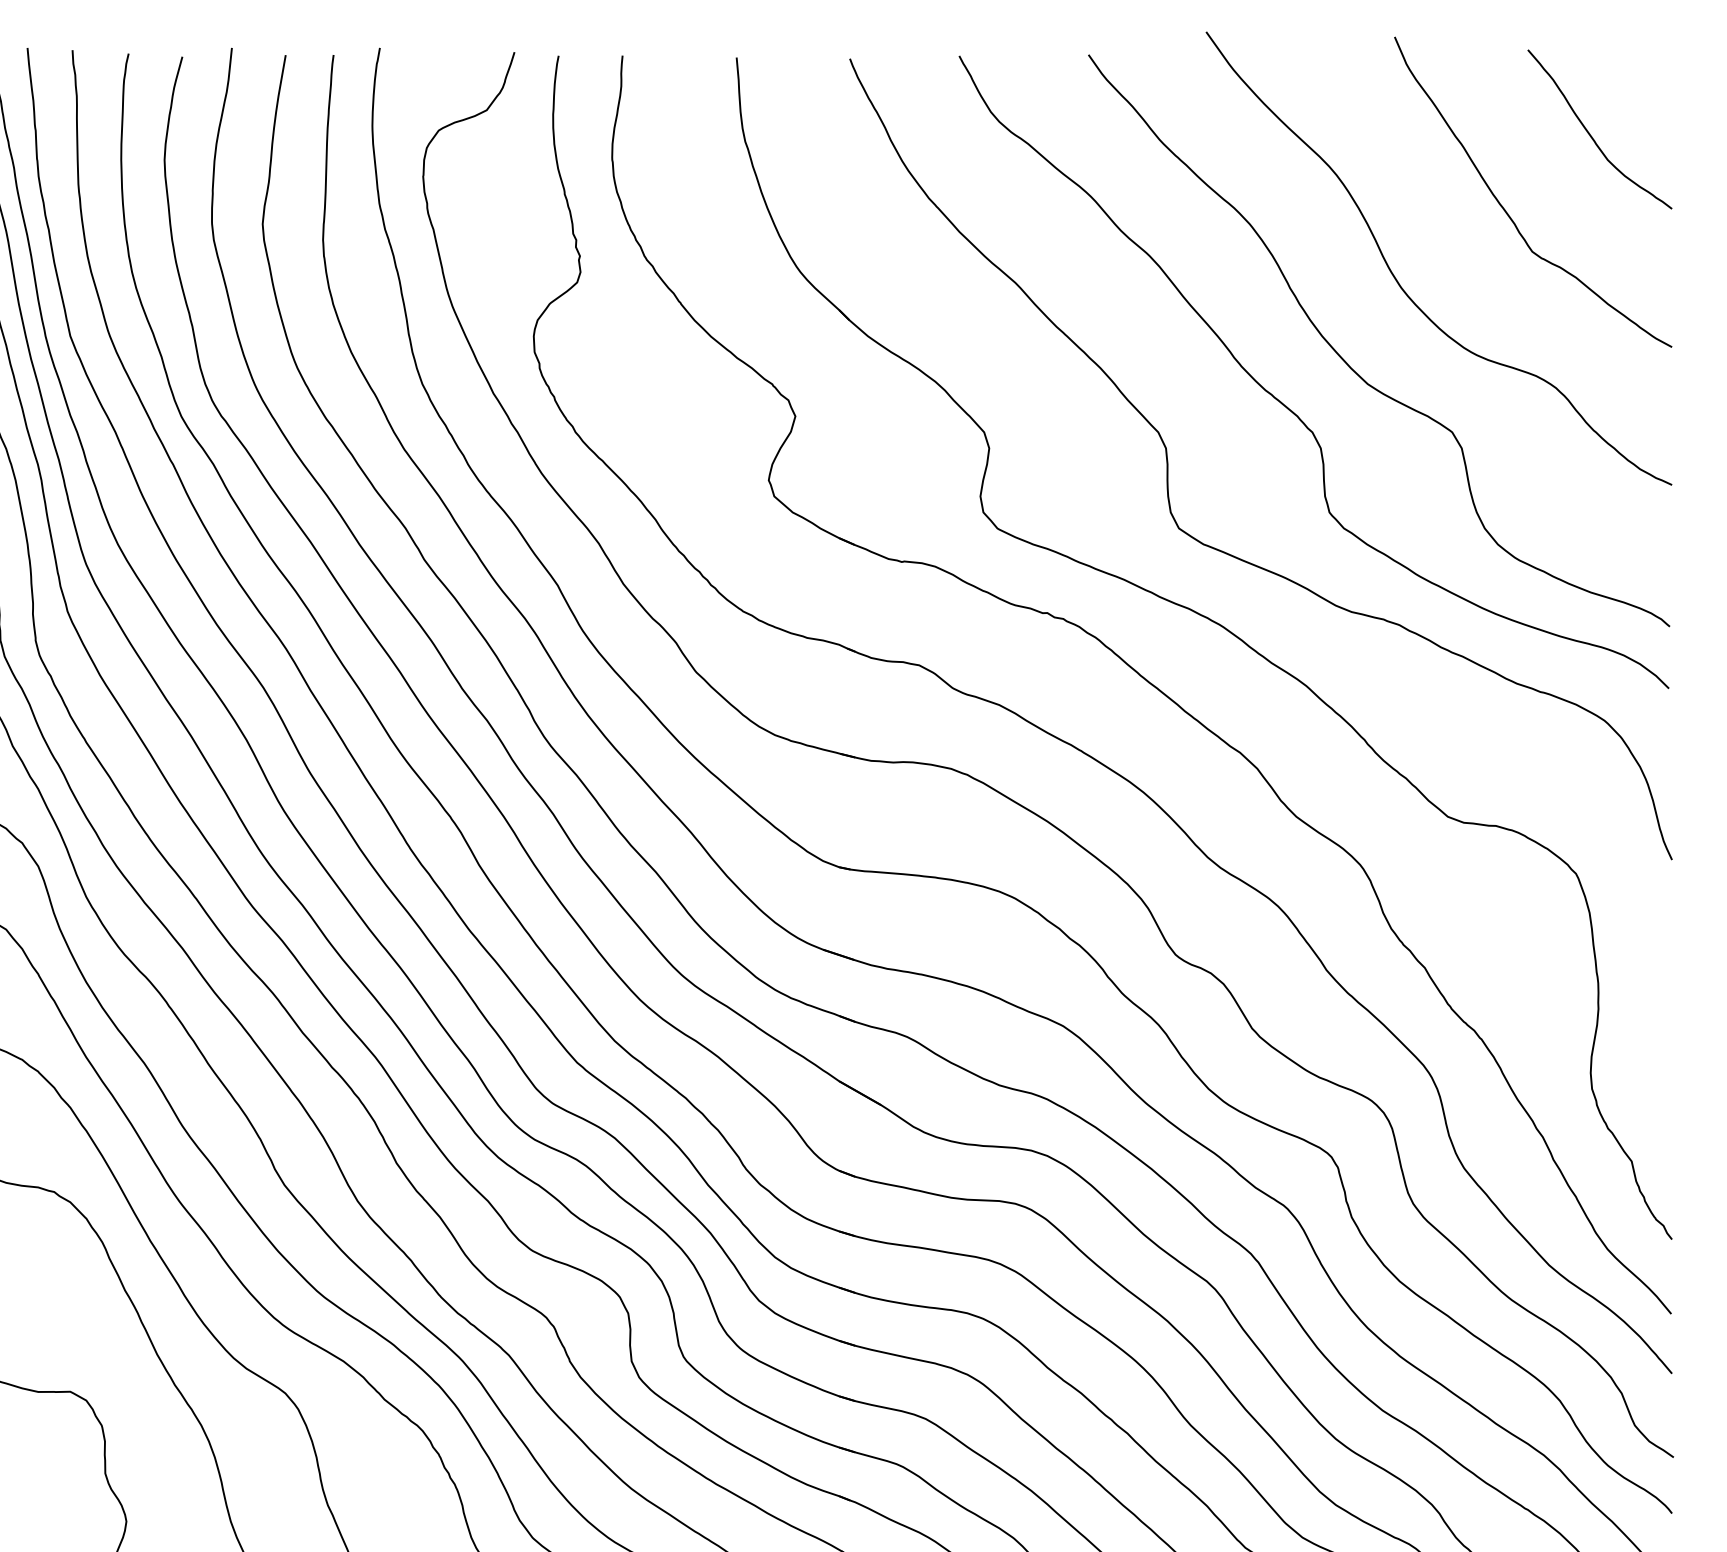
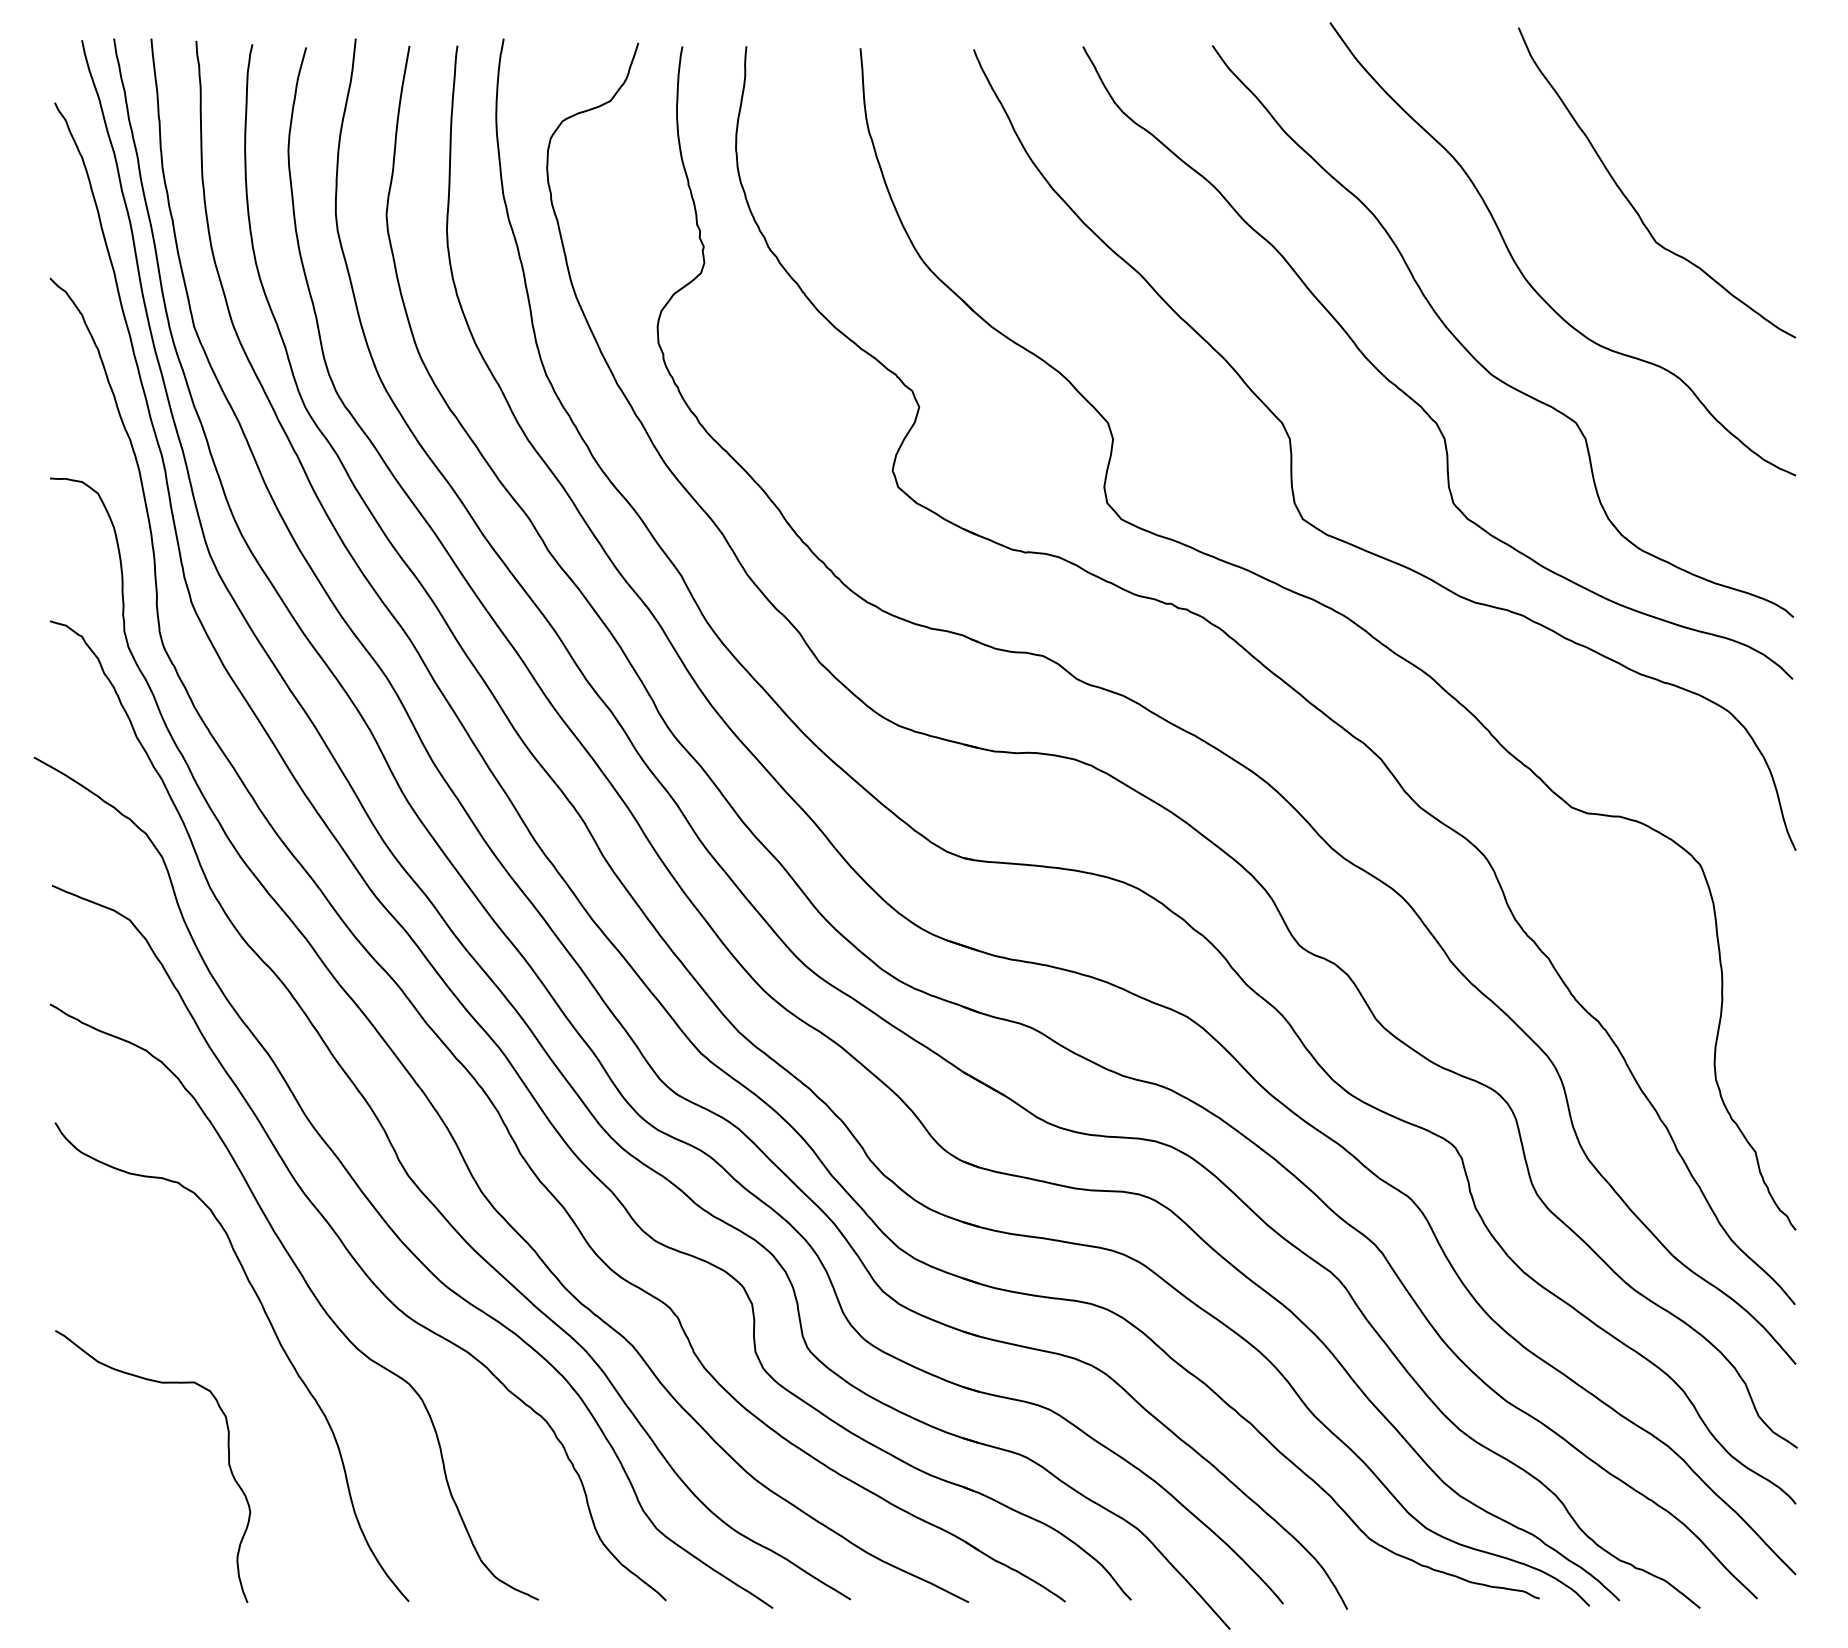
curve: (1590, 133) -> (1714, 124), removed

